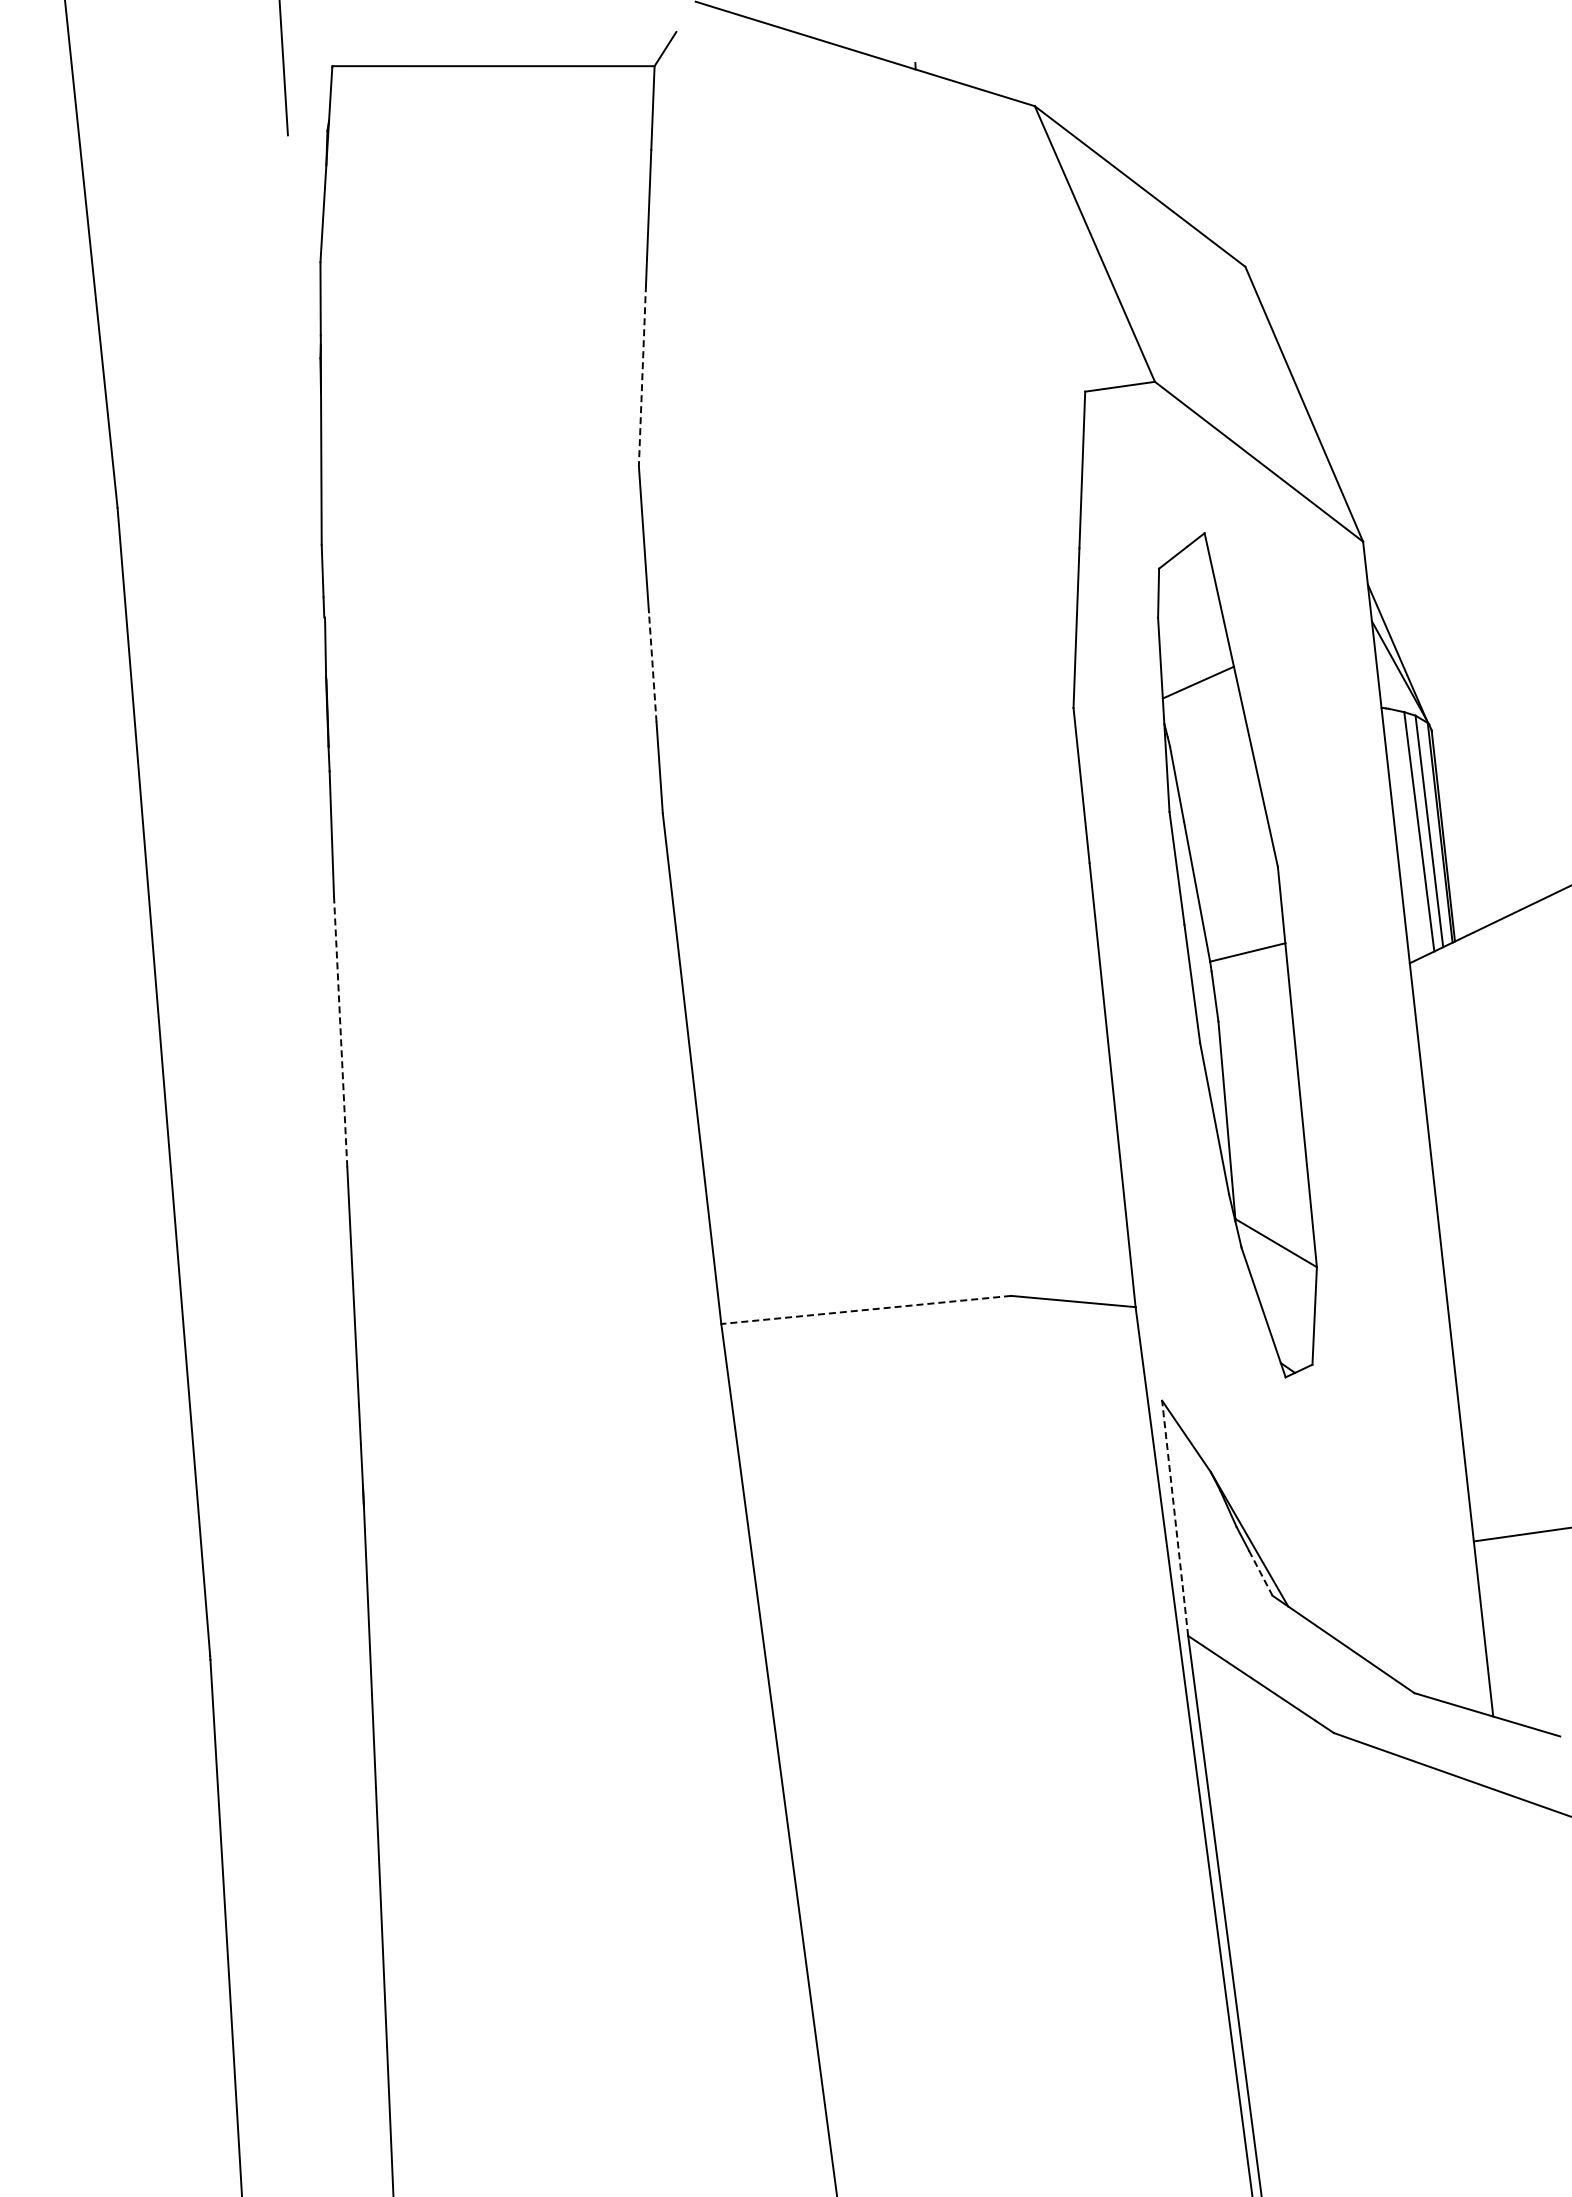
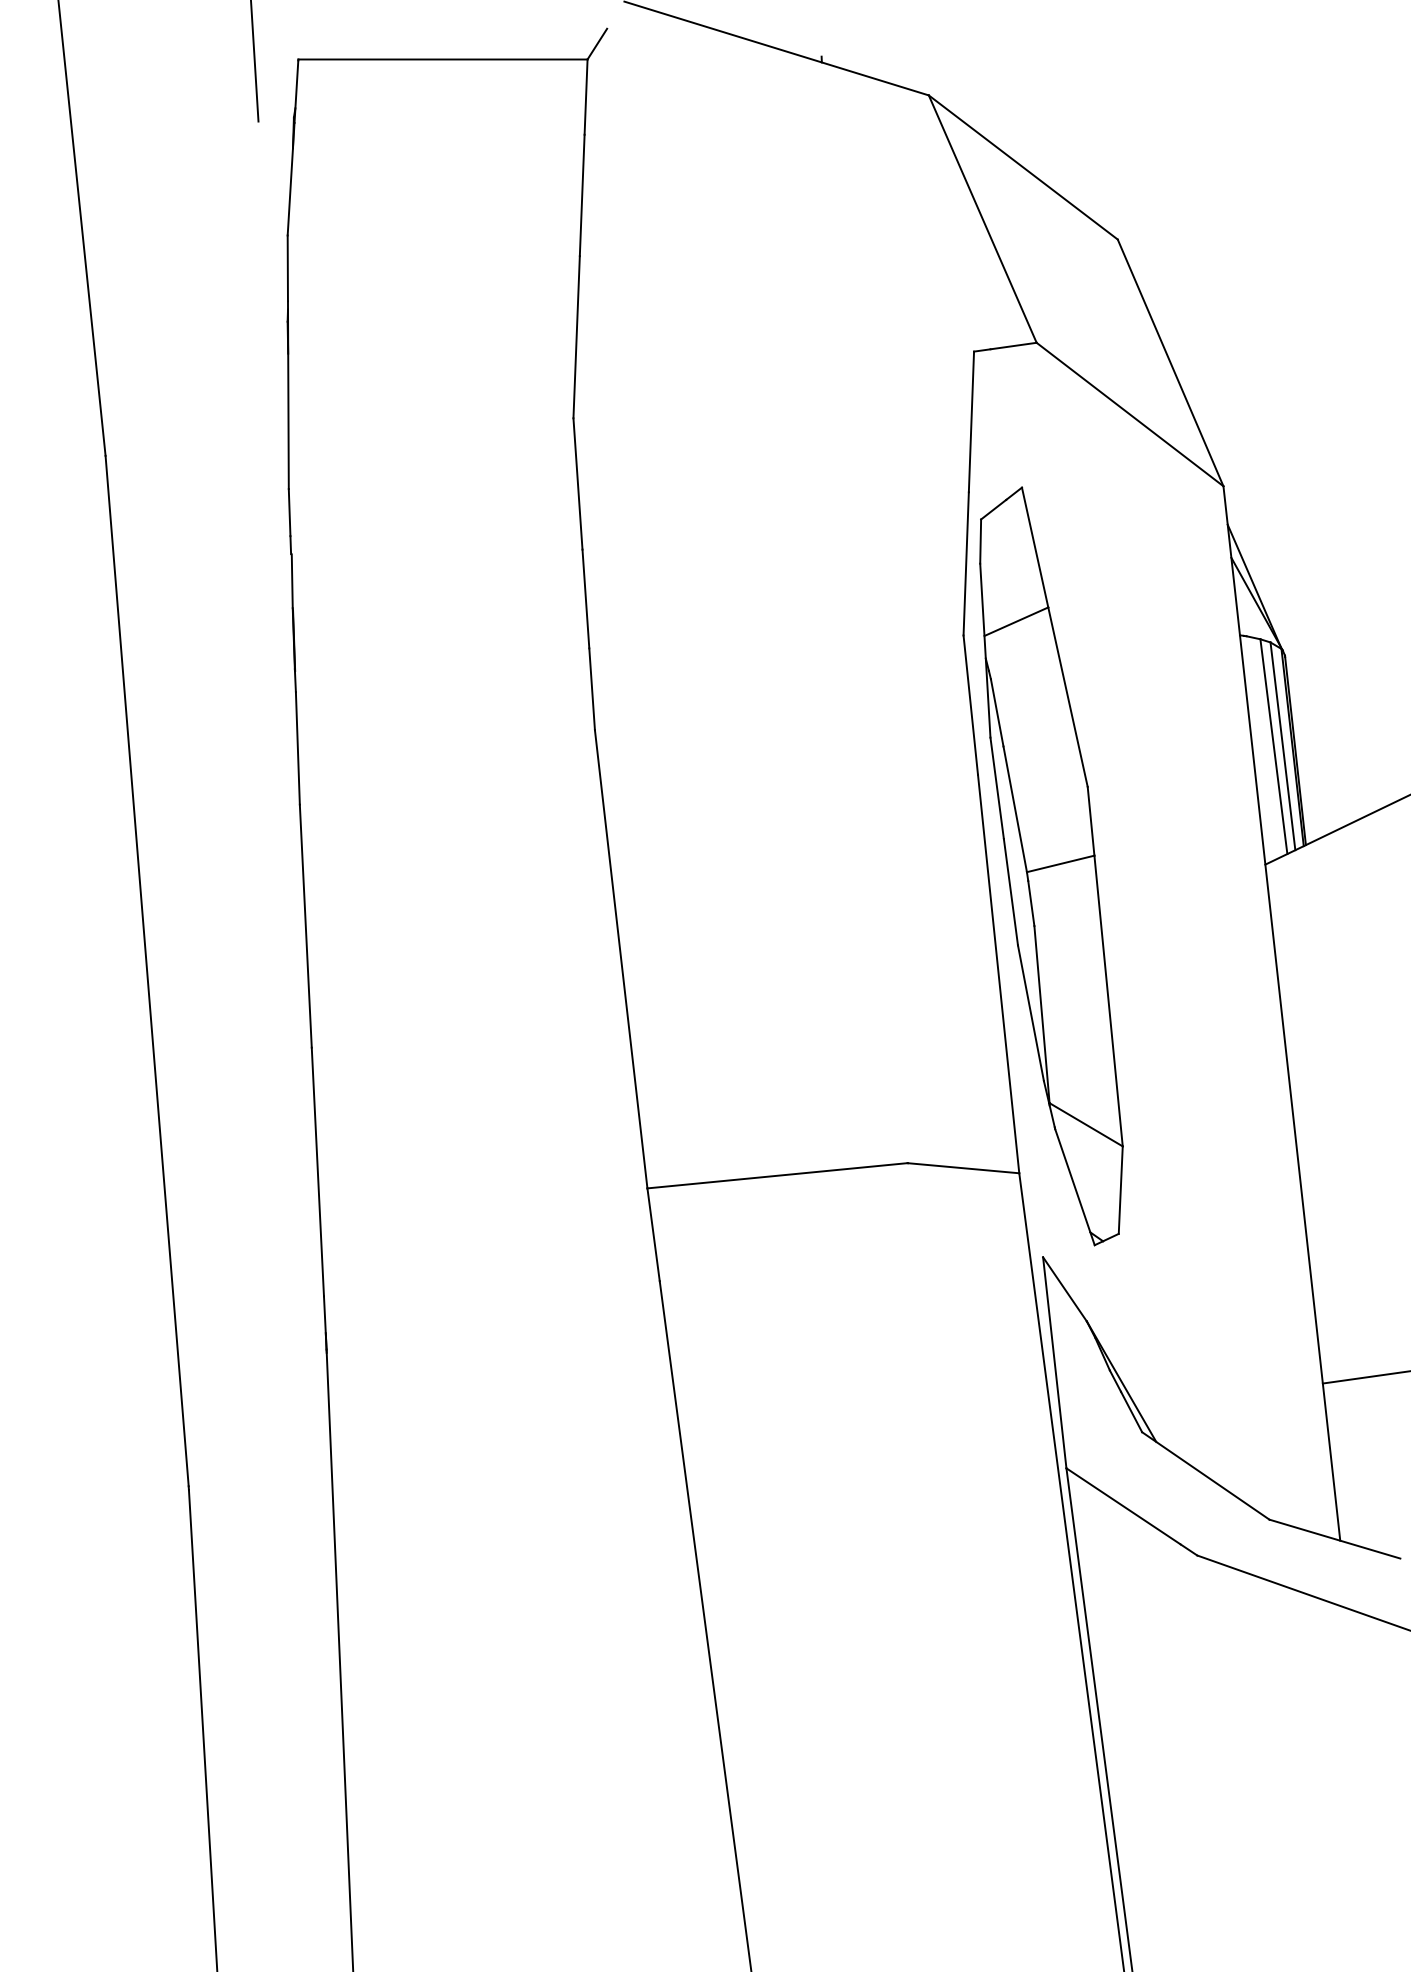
line: (642, 376) -> (576, 338), dashed -> solid
line: (652, 666) -> (585, 598), dashed -> solid
part: (1237, 955) -> (1051, 866), moved
line: (340, 1031) -> (305, 925), dashed -> solid
line: (866, 1309) -> (777, 1175), dashed -> solid
line: (1175, 1517) -> (1055, 1362), dashed -> solid
line: (1261, 1573) -> (1132, 1412), dashed -> solid

